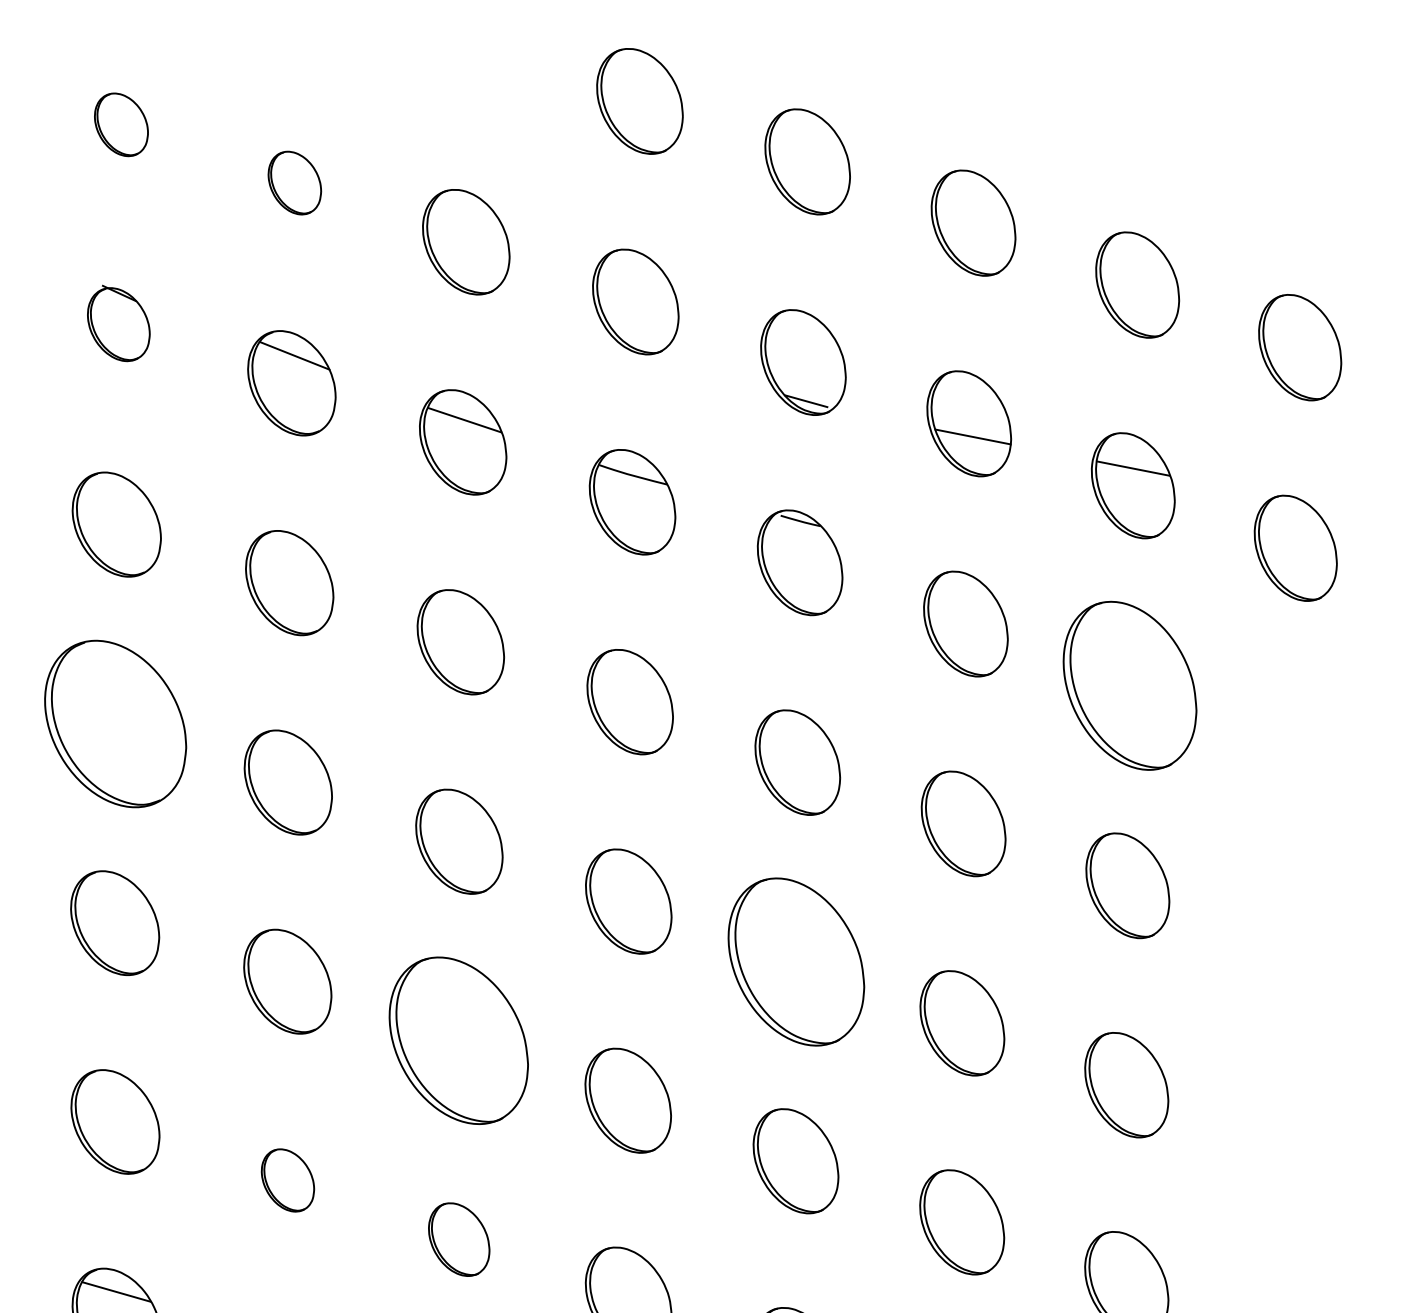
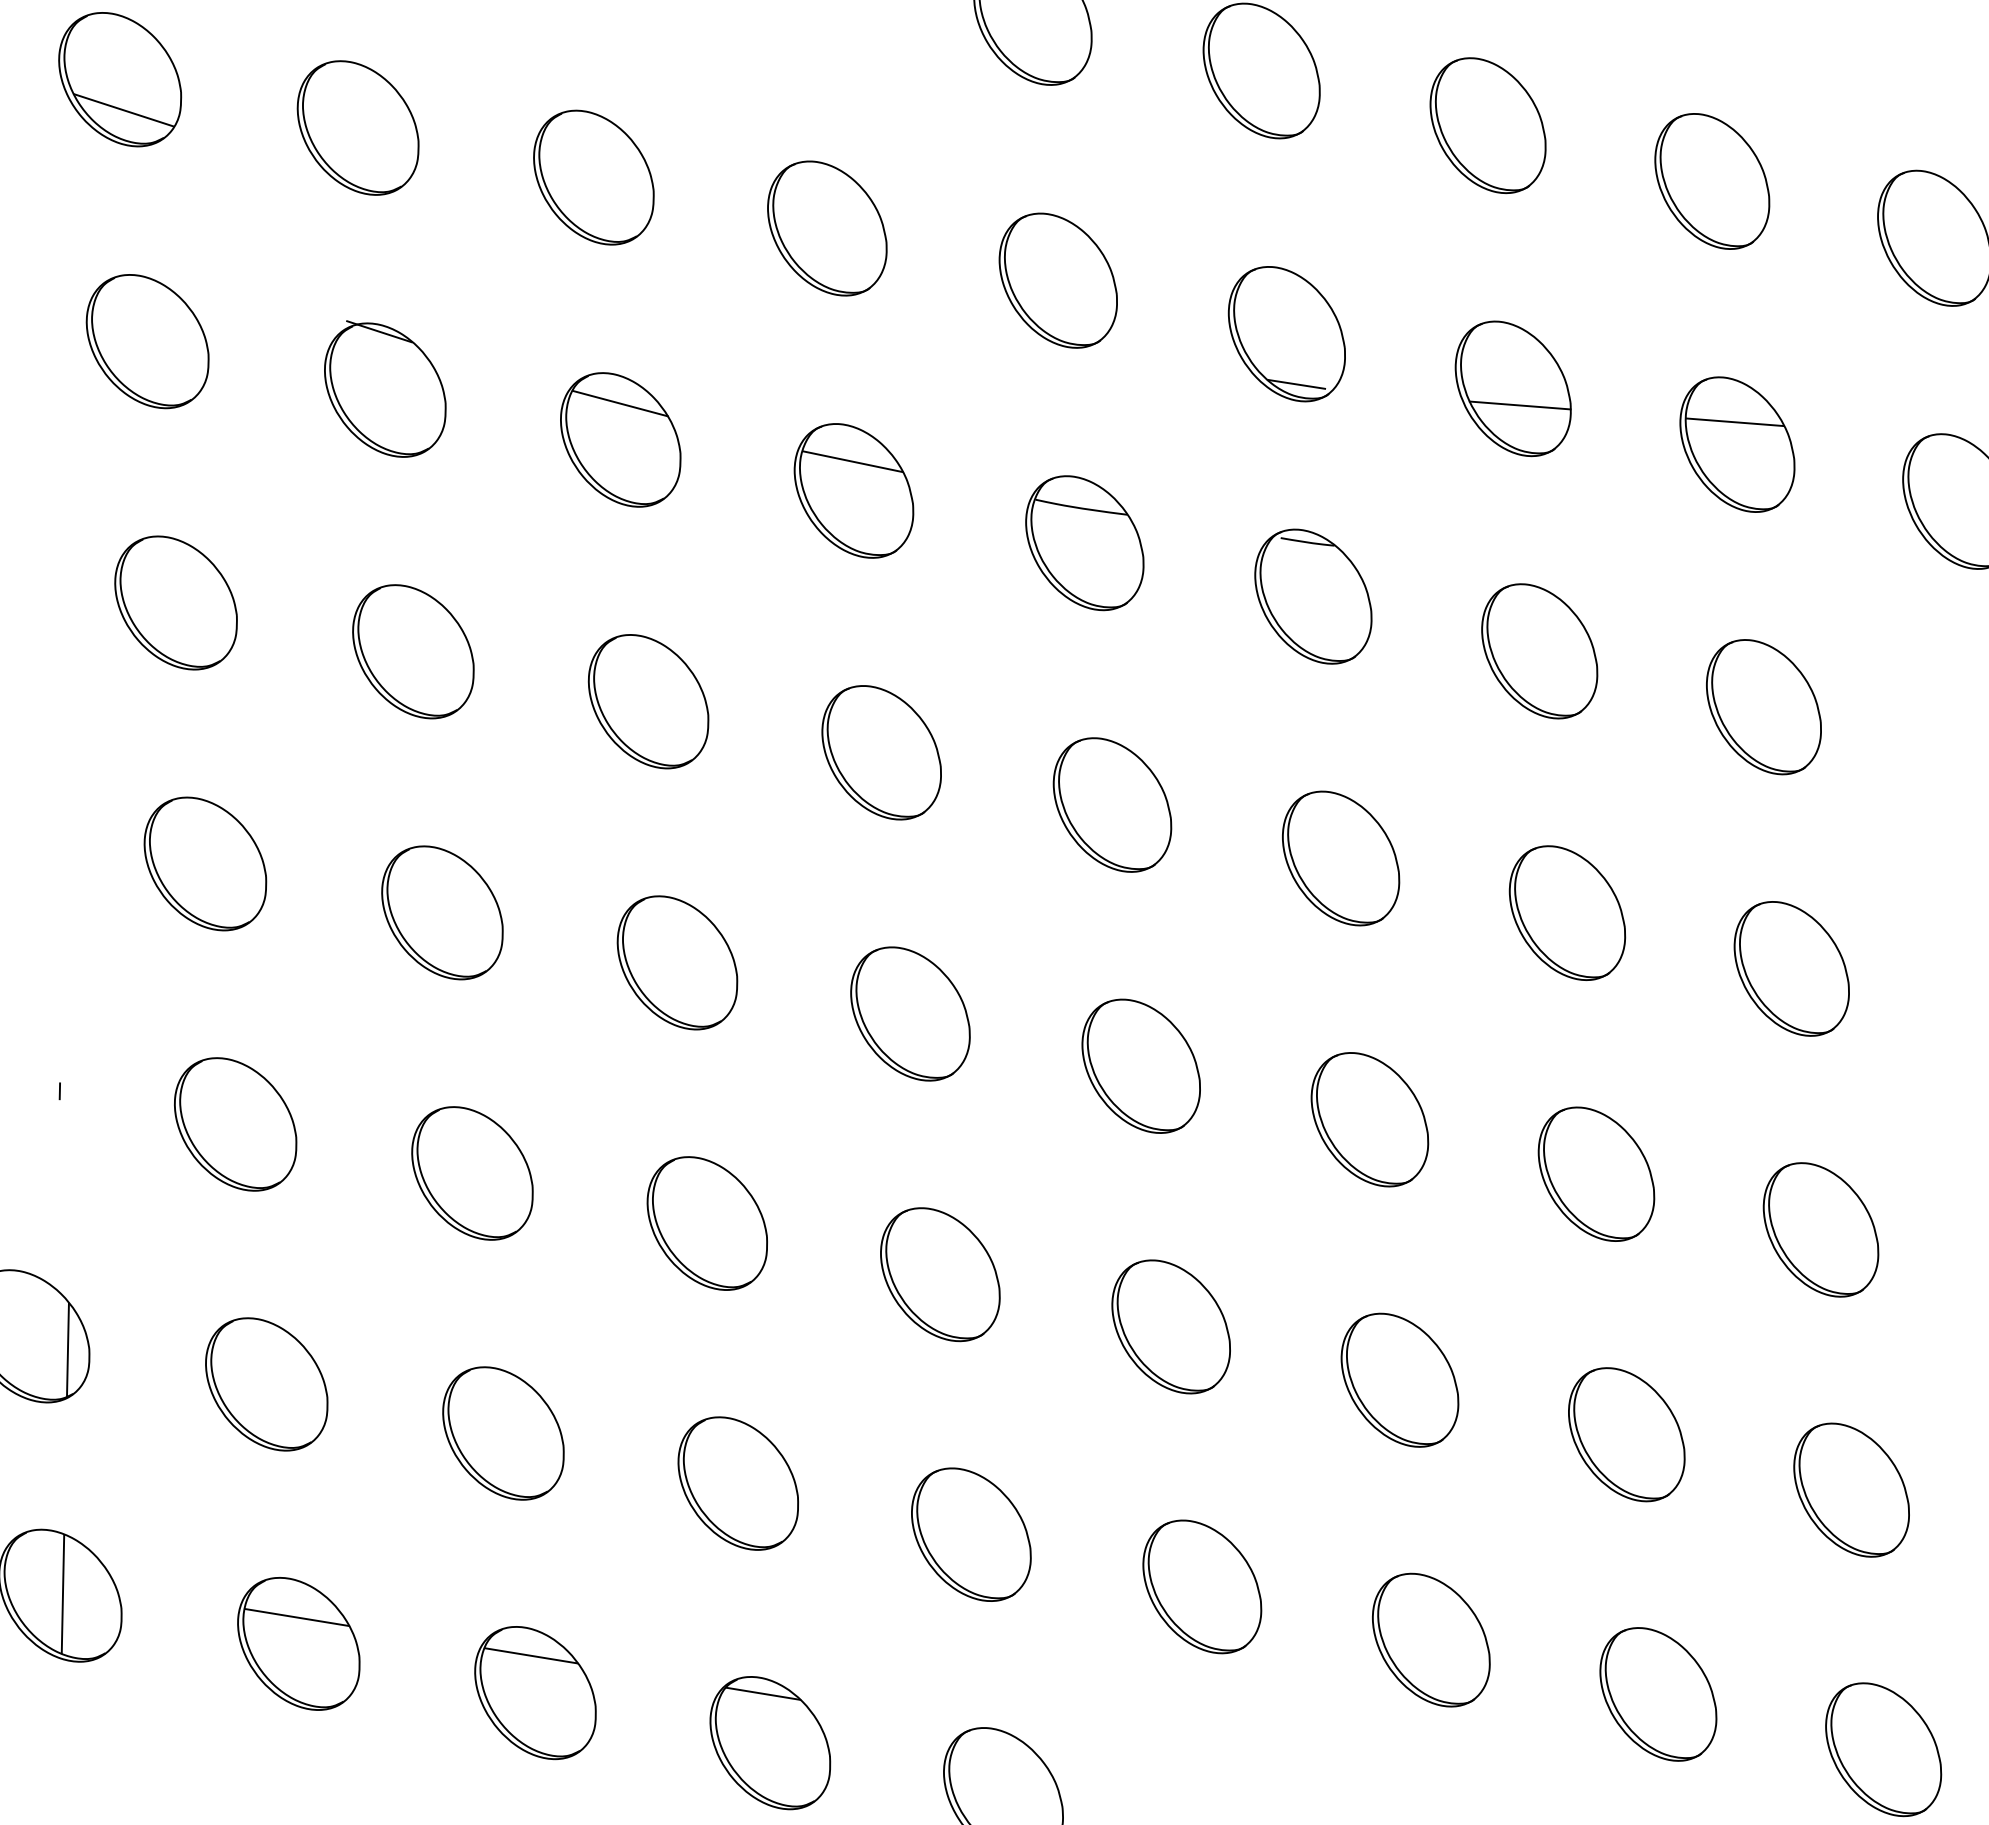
part: (121, 124) -> (357, 127), size x1.67
part: (294, 182) -> (593, 177), size x1.67
part: (119, 323) -> (385, 388), size x1.43
part: (1129, 686) -> (1763, 707), size x0.62
part: (115, 723) -> (442, 912), size x0.62
part: (796, 961) -> (1369, 1119), size x0.62
part: (458, 1040) -> (940, 1274), size x0.62
part: (287, 1180) -> (737, 1483), size x1.67
part: (459, 1239) -> (971, 1534), size x1.43

